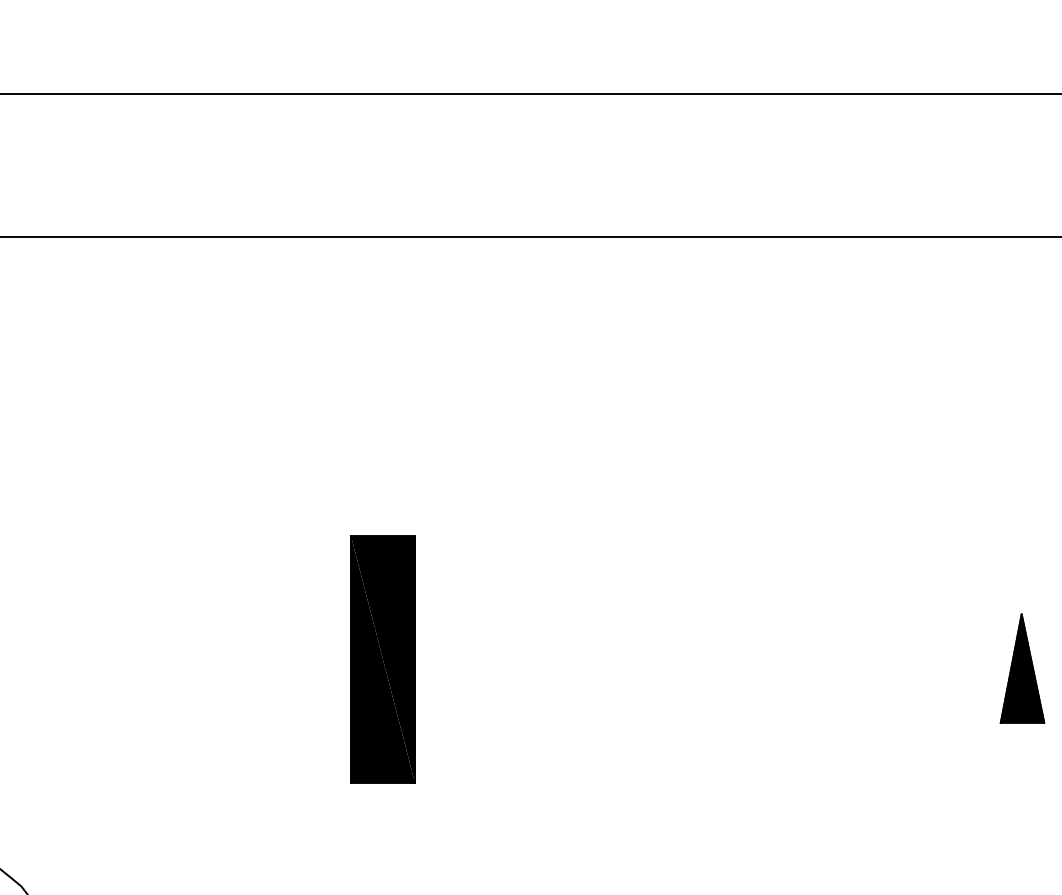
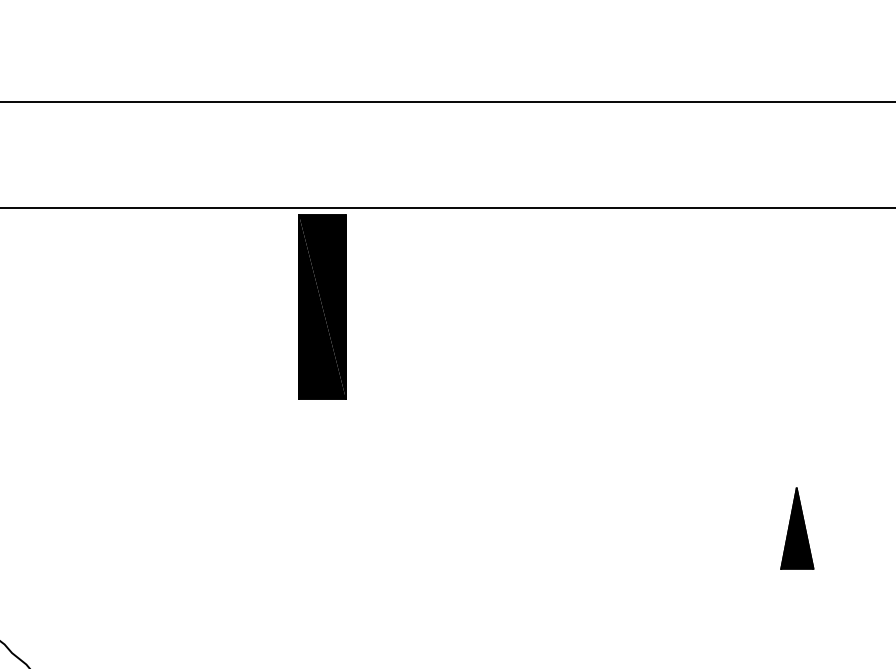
part: (382, 659) -> (322, 306), moved

